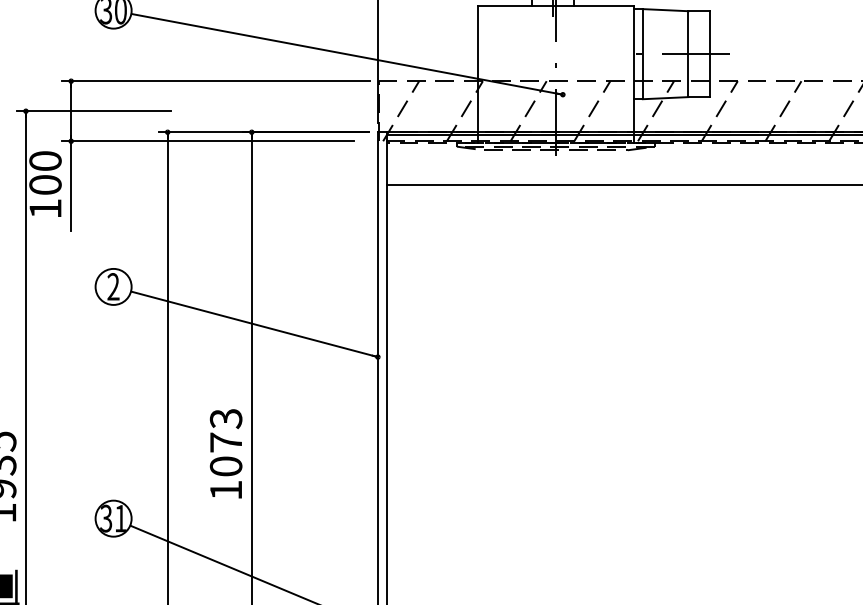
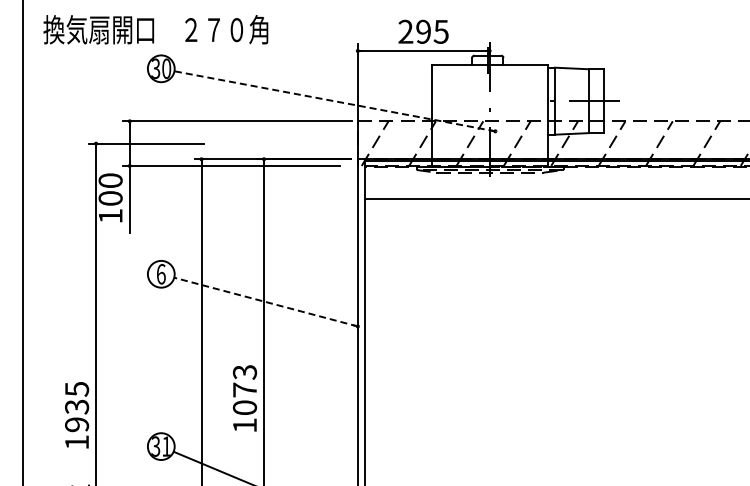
line: (346, 54) -> (334, 101), solid -> dashed
text: (112, 287) -> (160, 274), 2 -> 6
line: (255, 324) -> (266, 302), solid -> dashed

